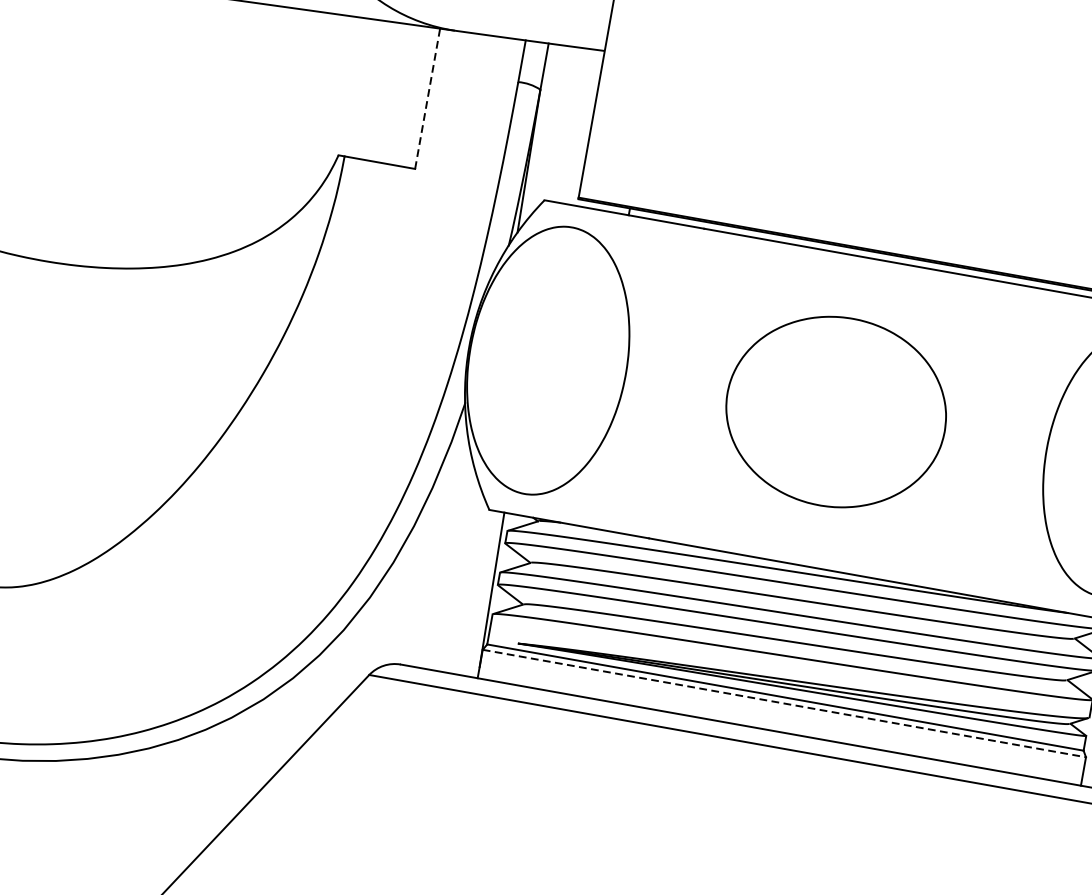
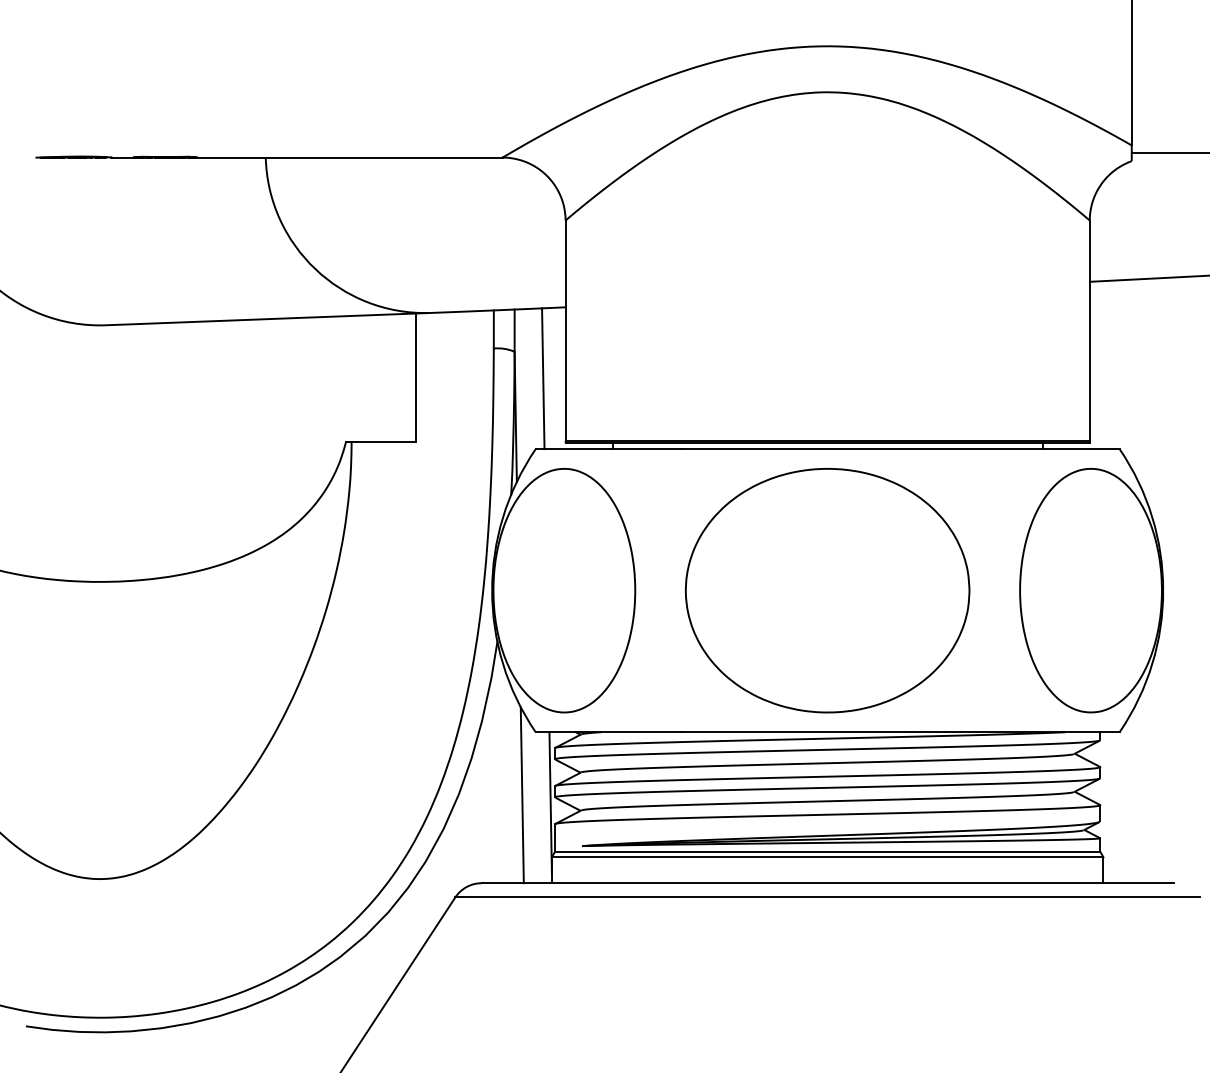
line: (428, 98) -> (416, 377), dashed -> solid
line: (566, 124) -> (543, 378), added
part: (836, 411) -> (827, 590), size x1.43
line: (461, 576) -> (521, 795), added
line: (784, 703) -> (827, 857), dashed -> solid

